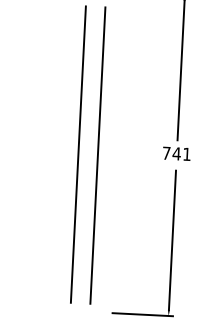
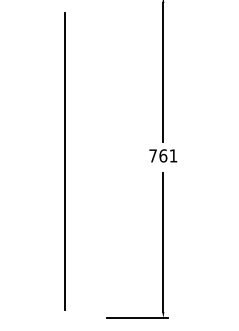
text: (177, 153) -> (163, 155), 741 -> 761
line: (97, 155) -> (84, 161), removed

